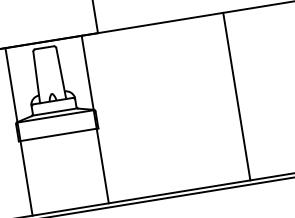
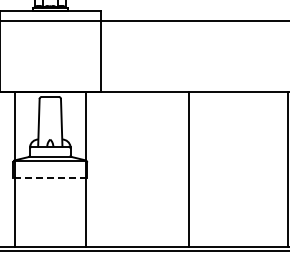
line: (236, 96) -> (189, 169), moved
line: (58, 134) -> (50, 177), solid -> dashed

